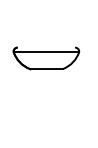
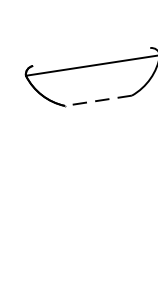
line: (45, 69) -> (96, 101), solid -> dashed

